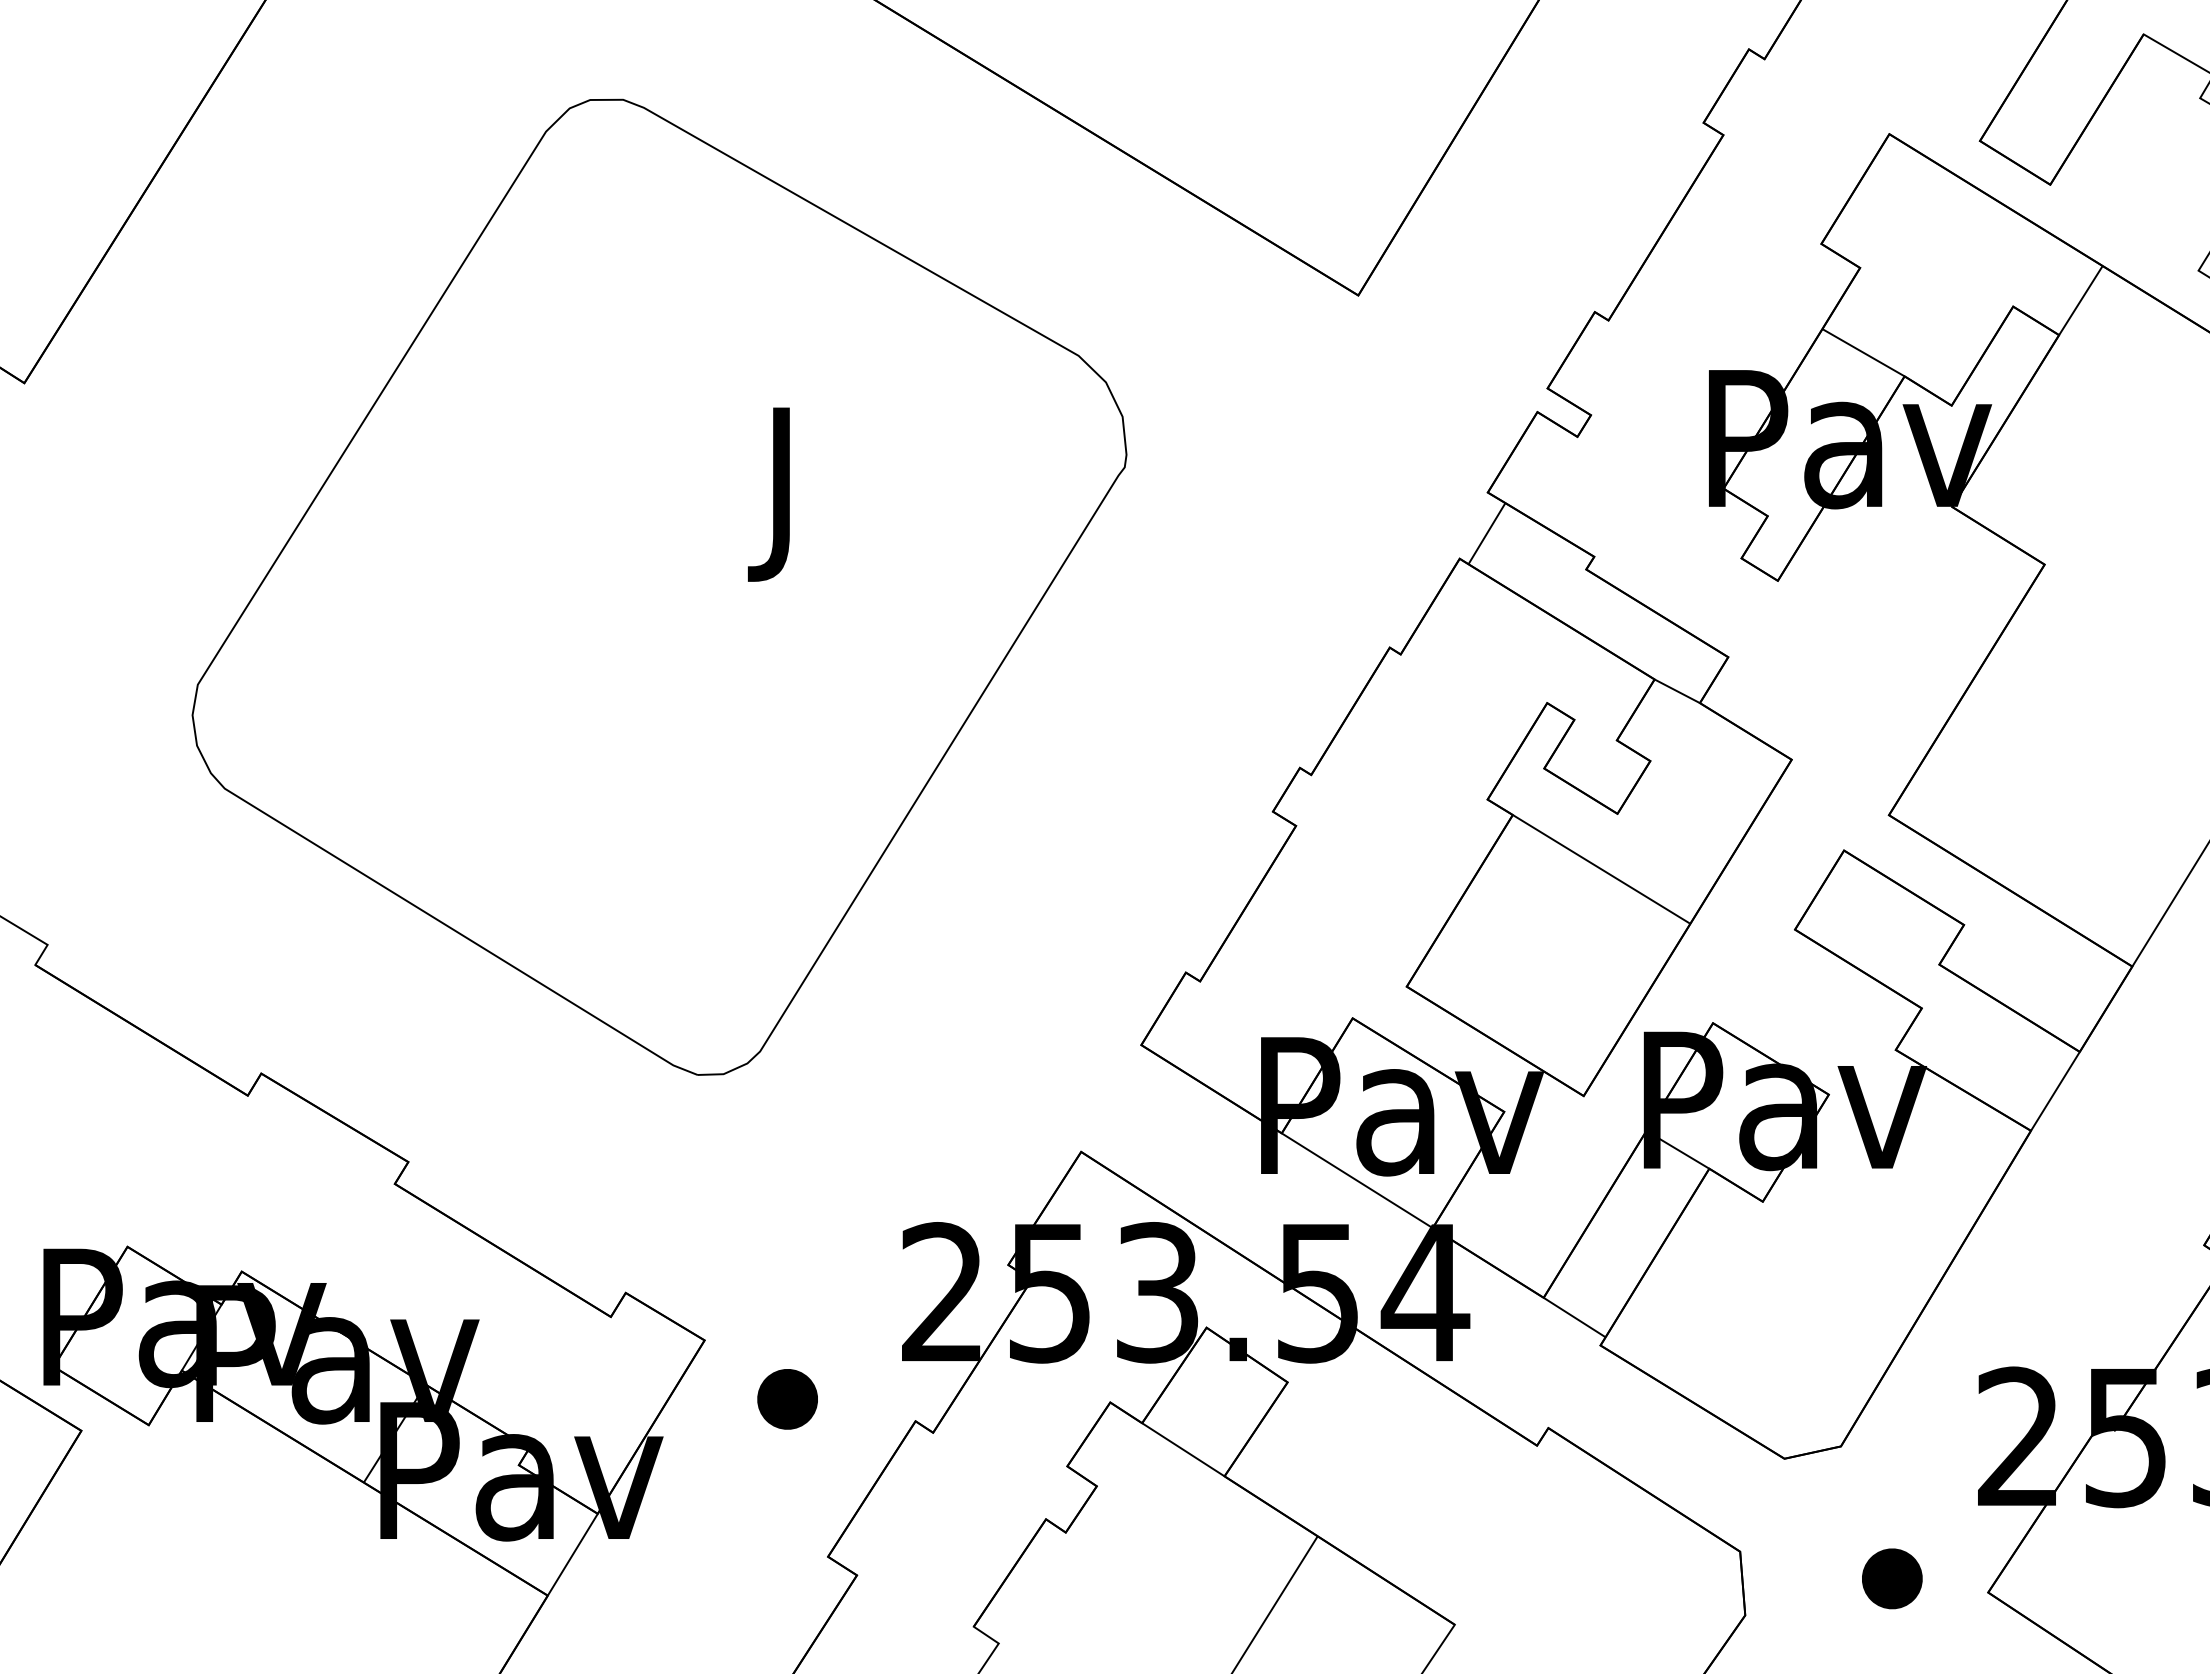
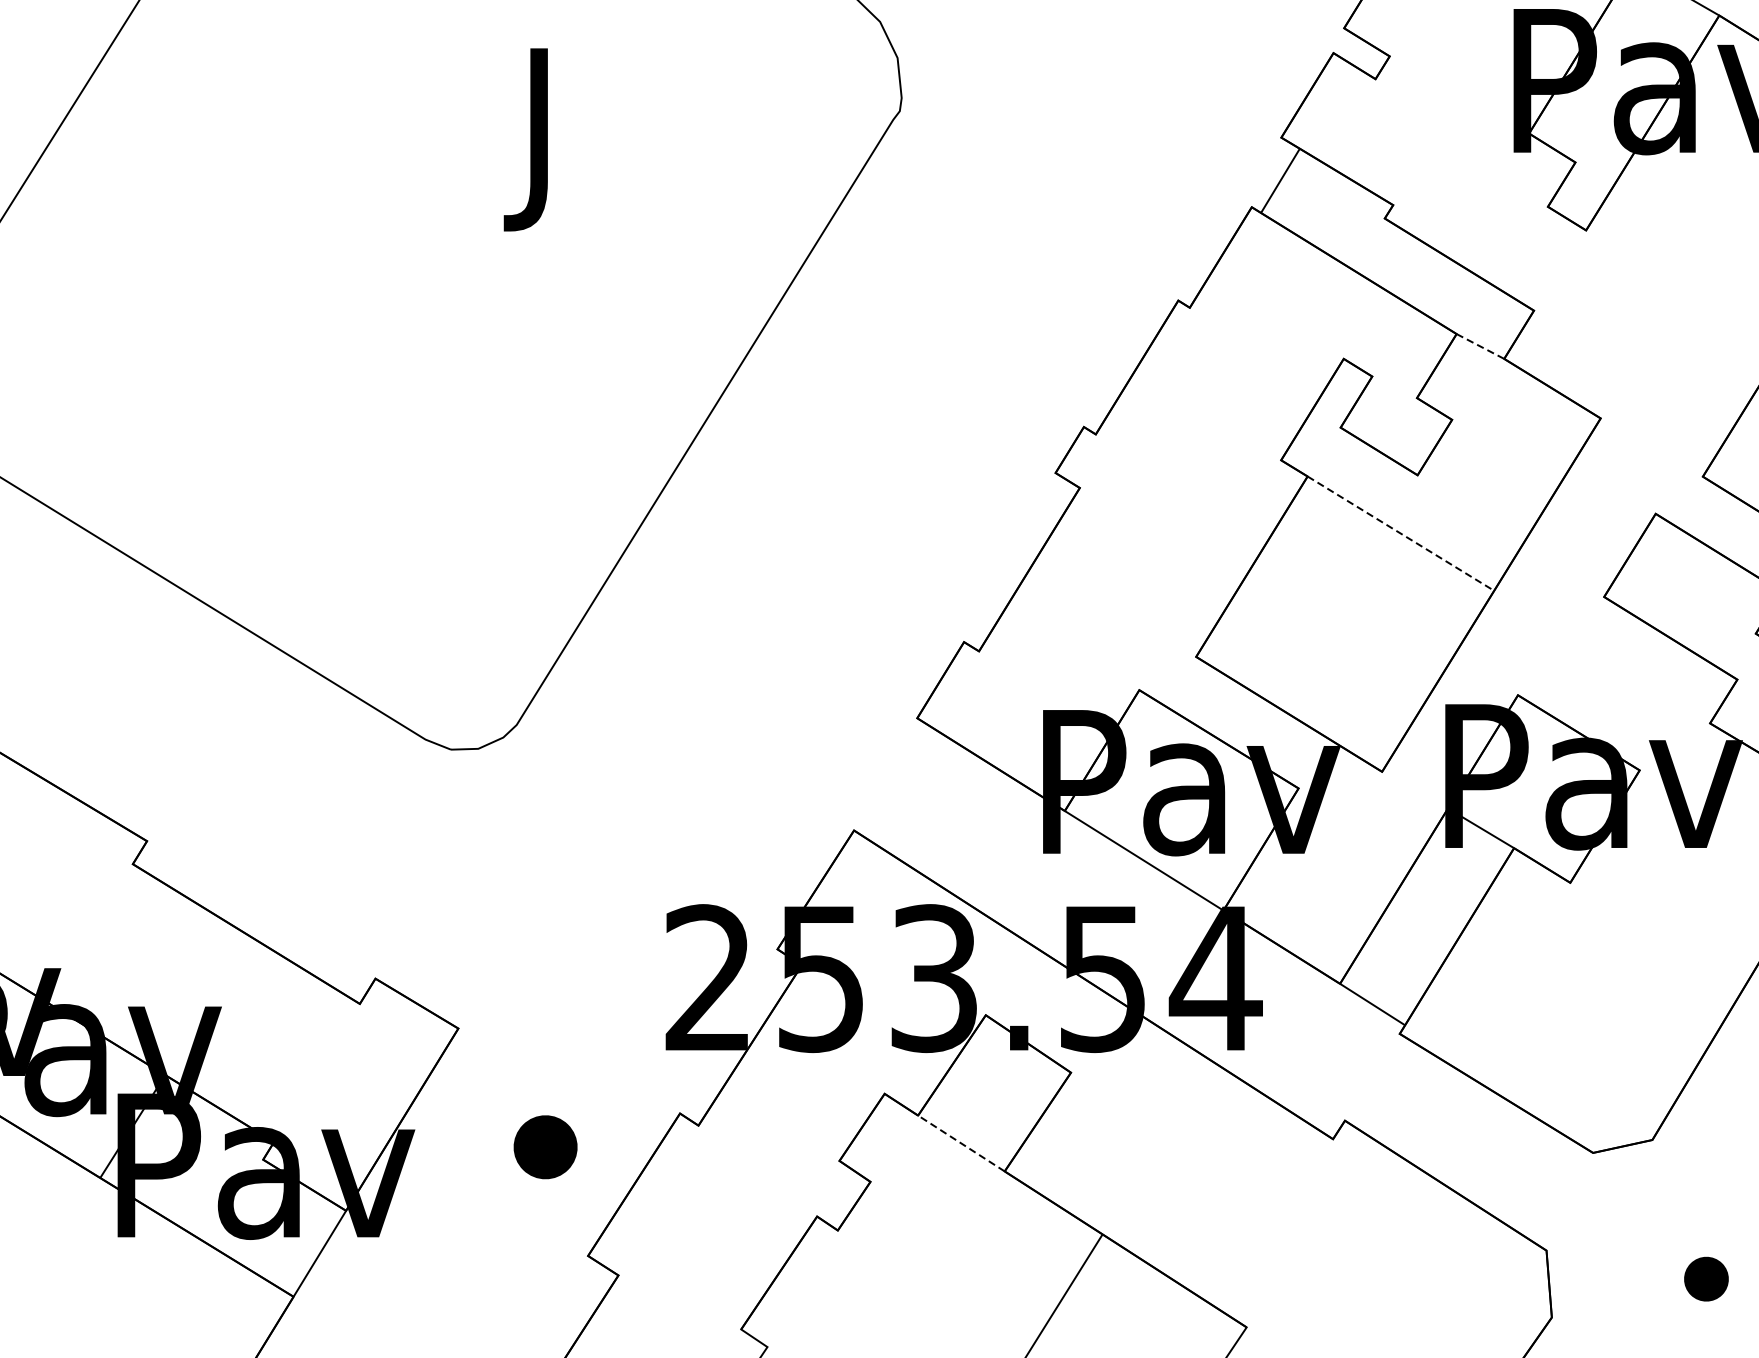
line: (1677, 691) -> (1480, 346), solid -> dashed
line: (1602, 869) -> (1401, 533), solid -> dashed
part: (787, 1399) -> (545, 1147), moved
line: (1182, 1449) -> (960, 1143), solid -> dashed
part: (1892, 1578) -> (1706, 1278), size x0.7

